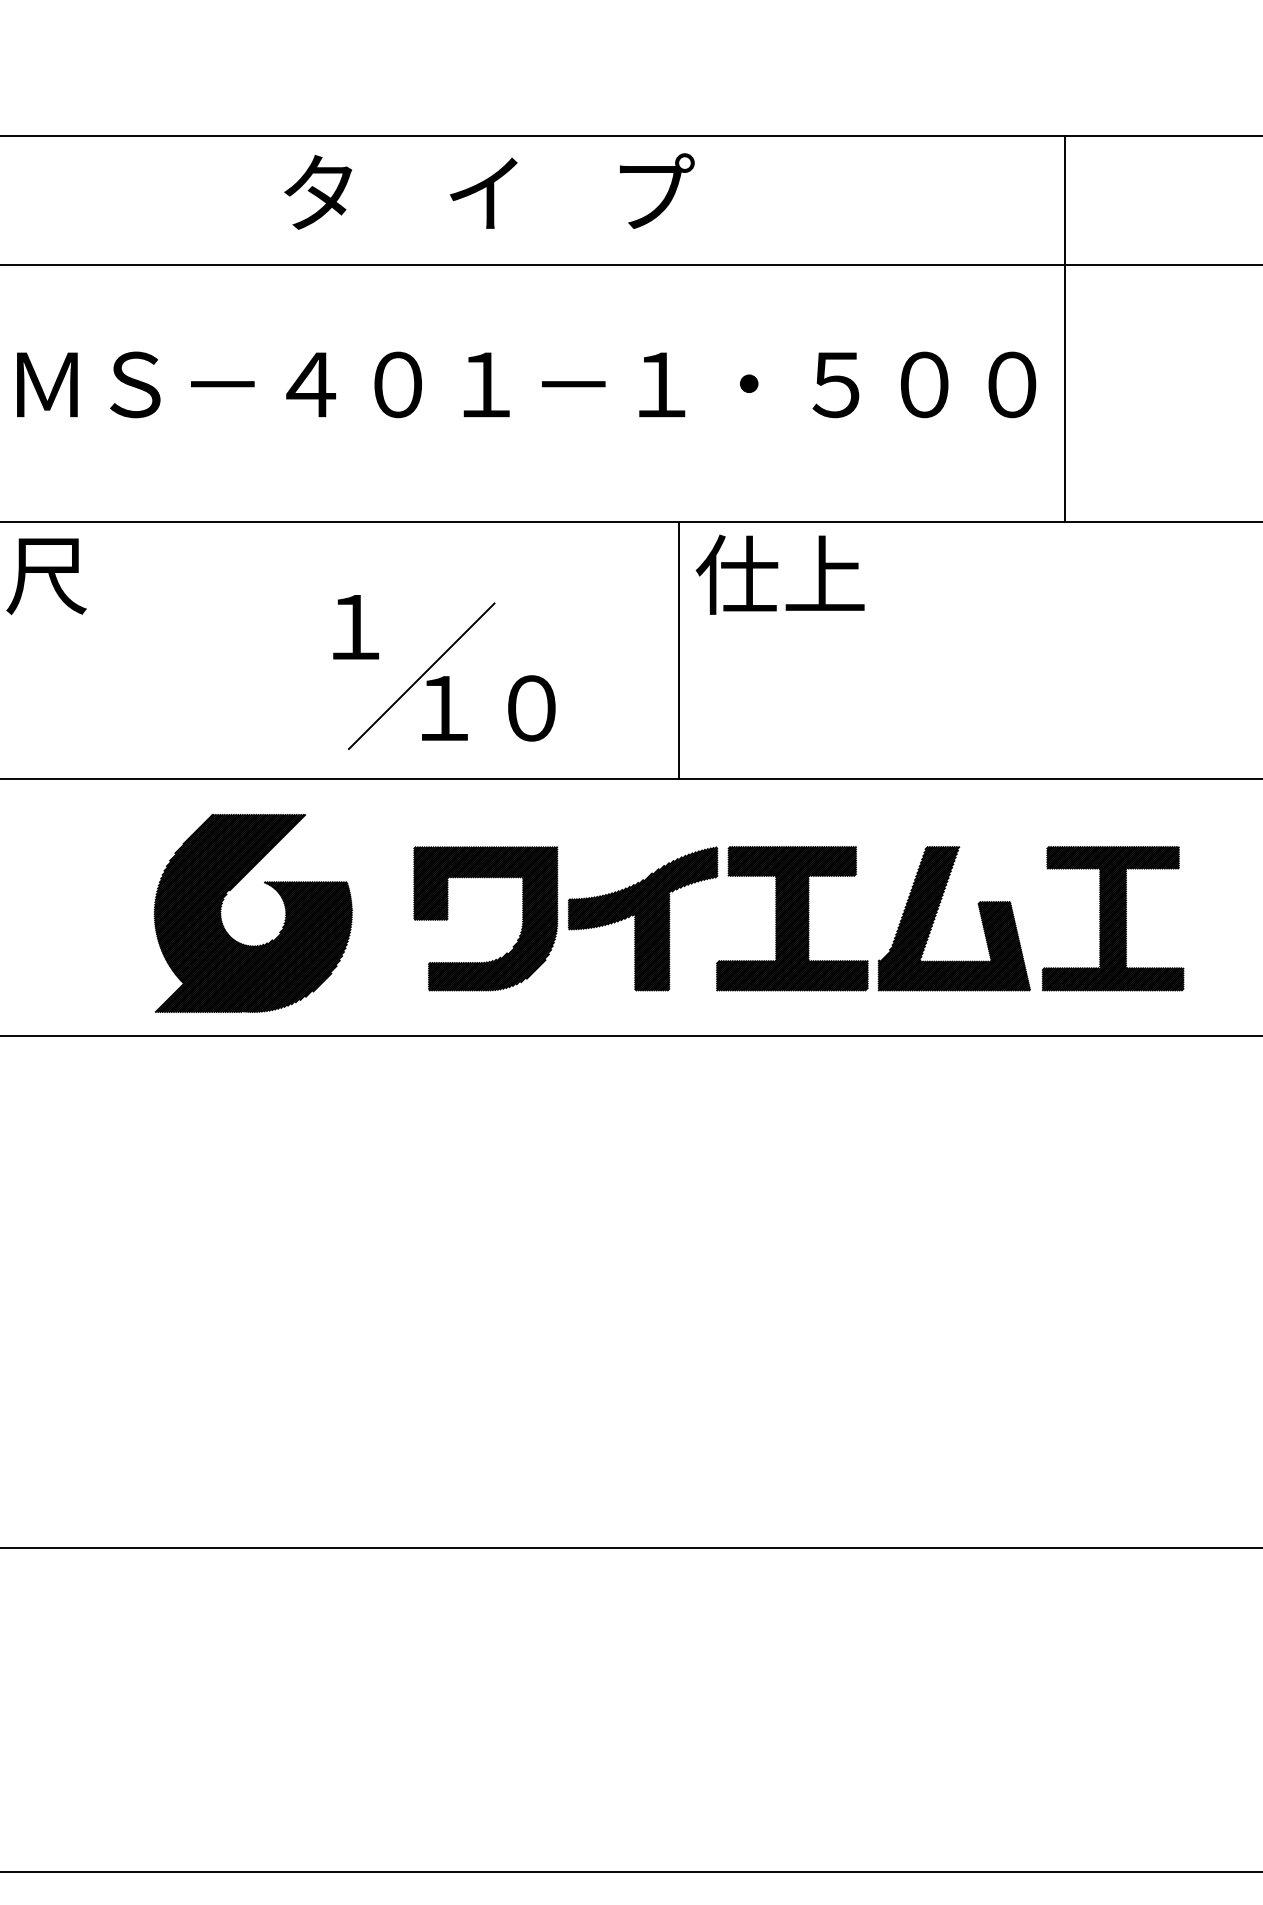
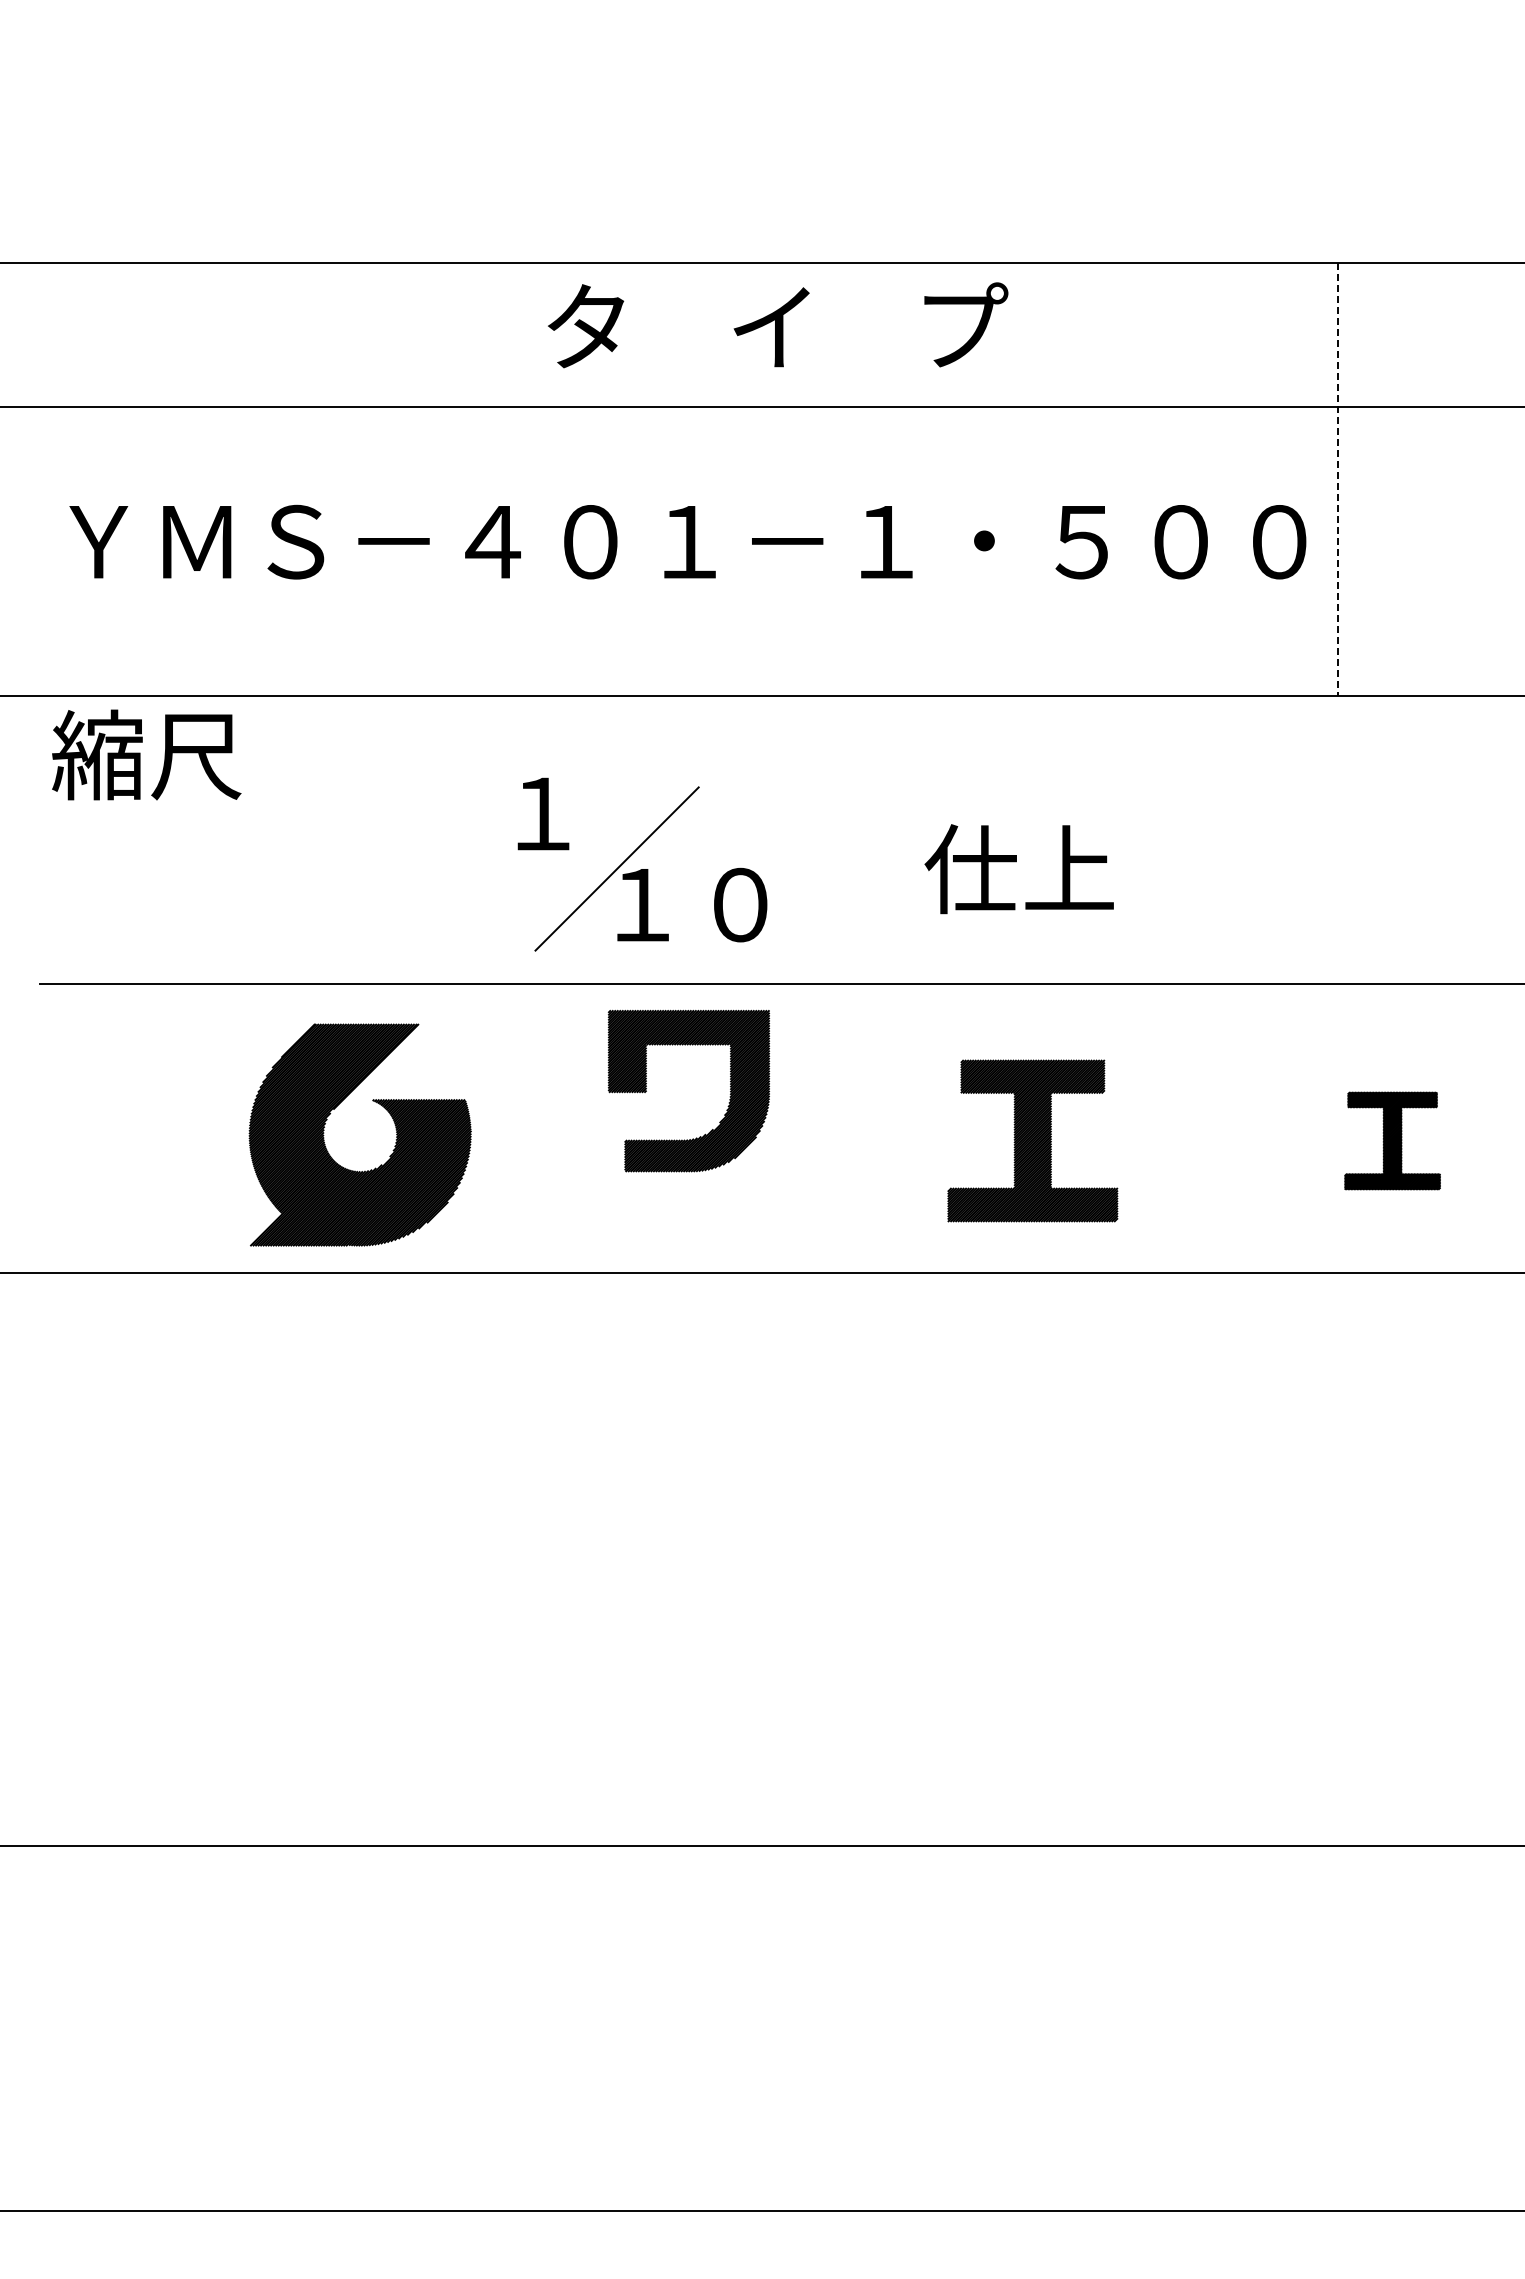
text: (489, 191) -> (778, 325), moved
line: (1064, 329) -> (1338, 480), solid -> dashed
text: (779, 575) -> (1018, 869), moved
line: (678, 649) -> (905, 839), removed
part: (222, 906) -> (325, 1127), moved
part: (937, 912) -> (1195, 1134), removed
part: (1112, 918) -> (1392, 1140), size x0.6
part: (643, 919) -> (865, 1141), removed
part: (521, 921) -> (729, 1094), moved

